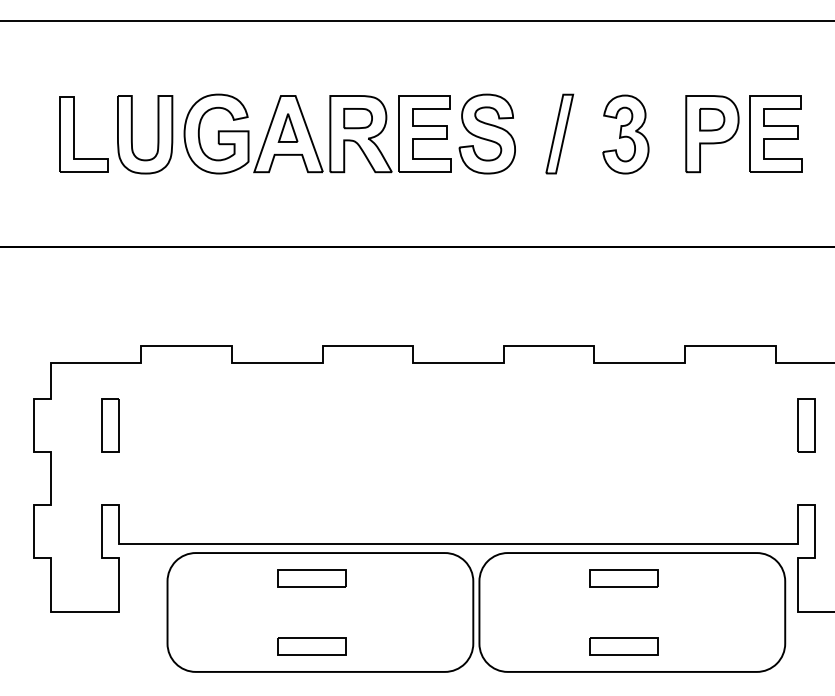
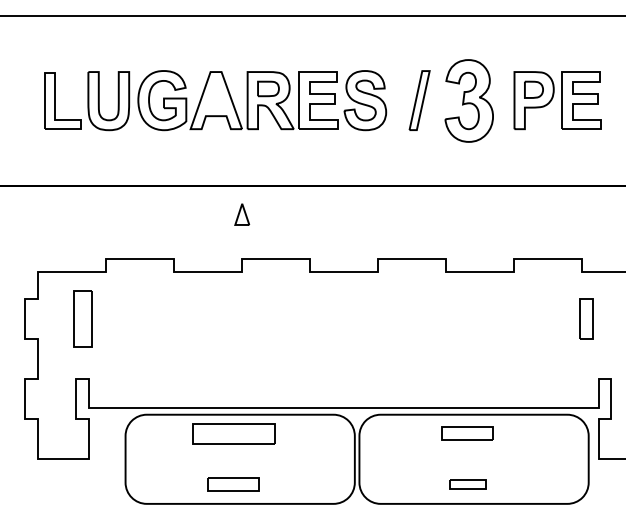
part: (287, 127) -> (241, 214), moved
part: (625, 134) -> (468, 100), size x1.4
part: (110, 425) -> (82, 319), size x1.4
part: (806, 425) -> (585, 319), moved
part: (311, 578) -> (233, 433), size x1.6
part: (623, 646) -> (467, 484), size x0.7

